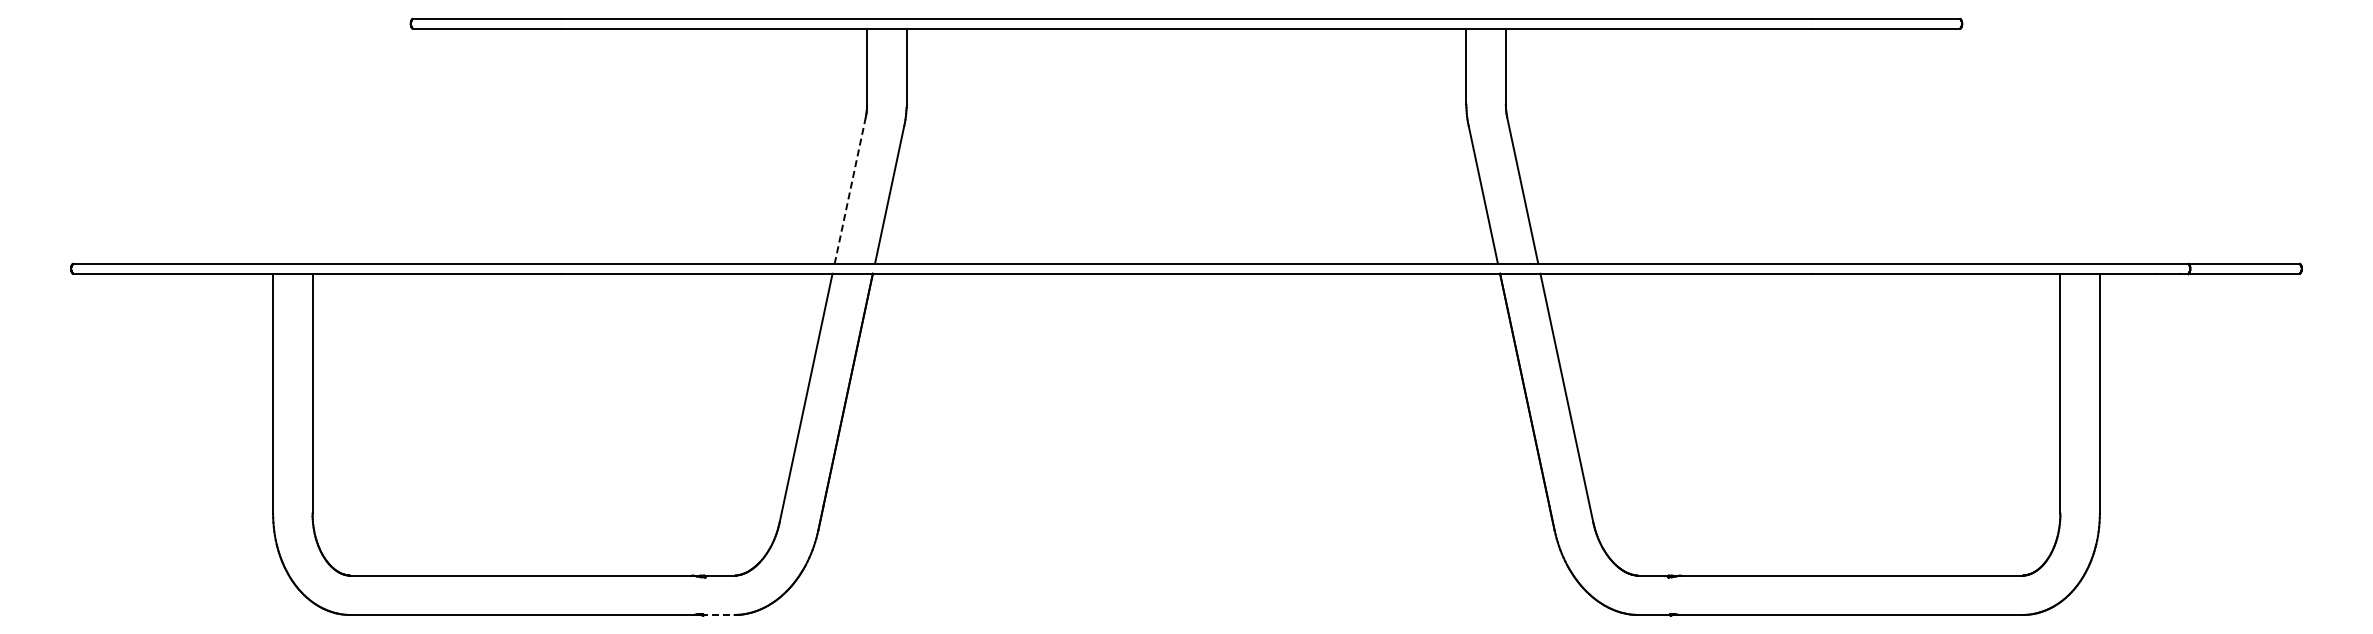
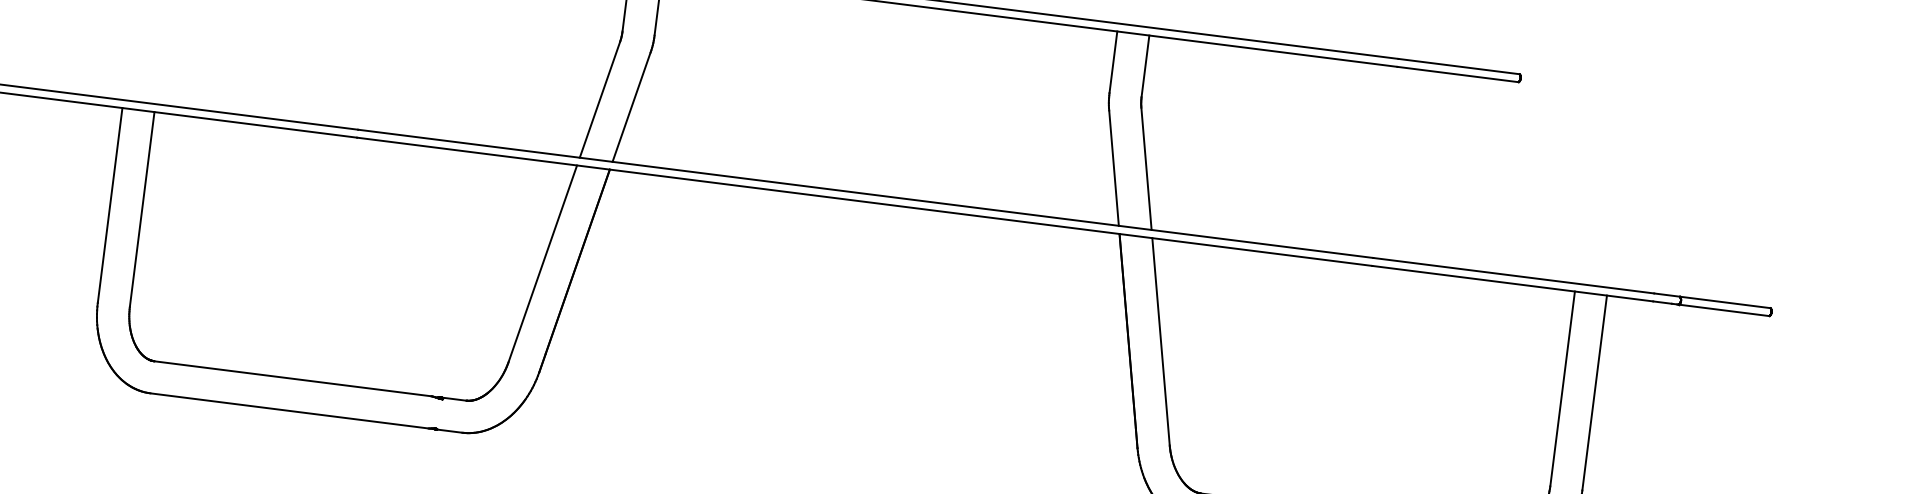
line: (850, 190) -> (600, 99), dashed -> solid
line: (717, 615) -> (448, 431), dashed -> solid

